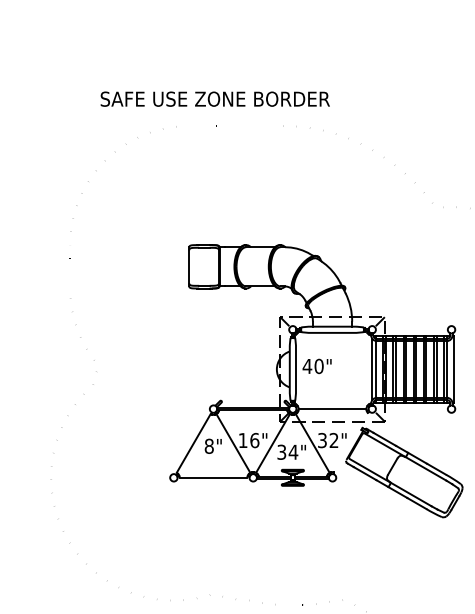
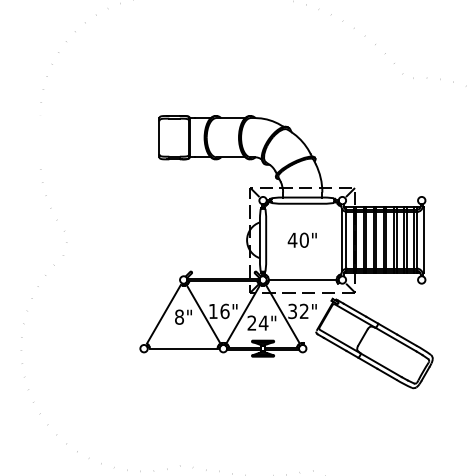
text: (316, 366) -> (301, 240), moved
text: (281, 452) -> (251, 323), 34" -> 24"

